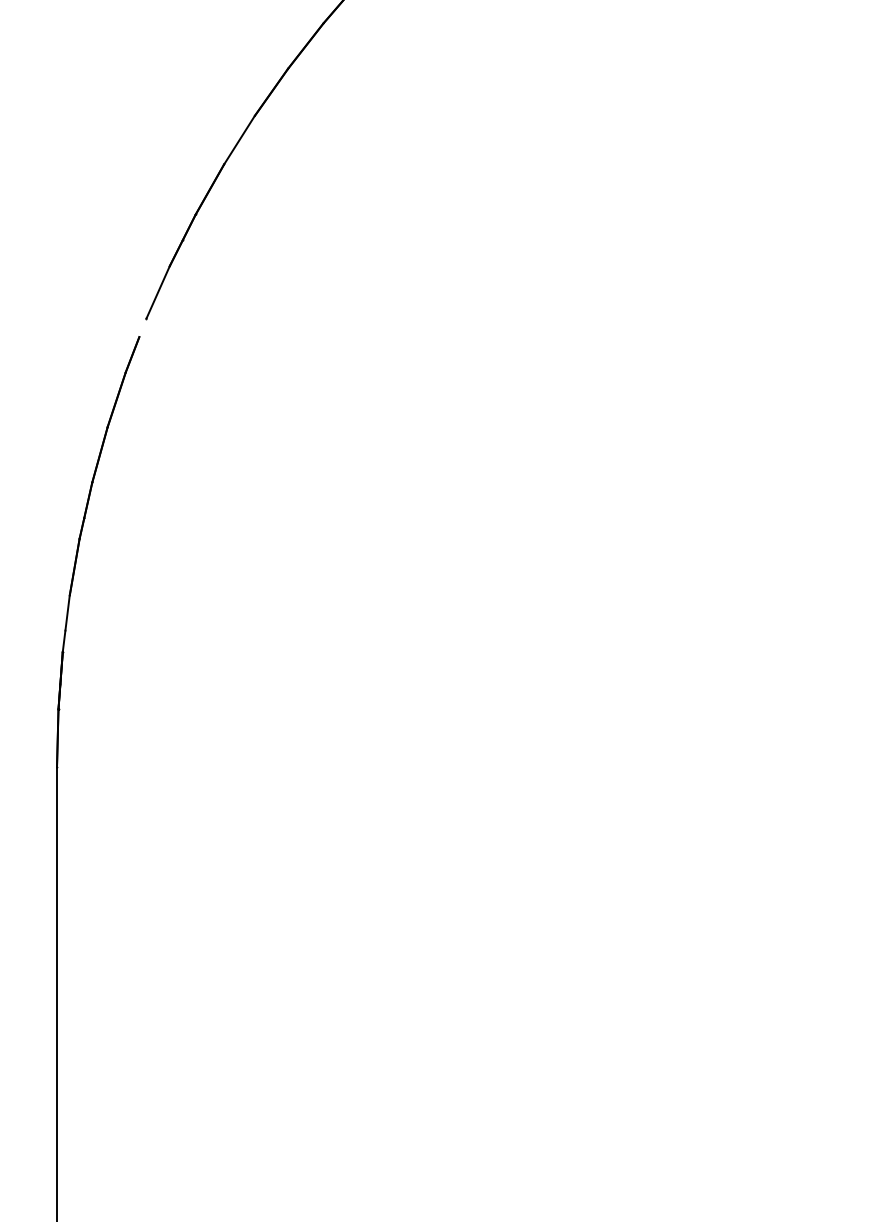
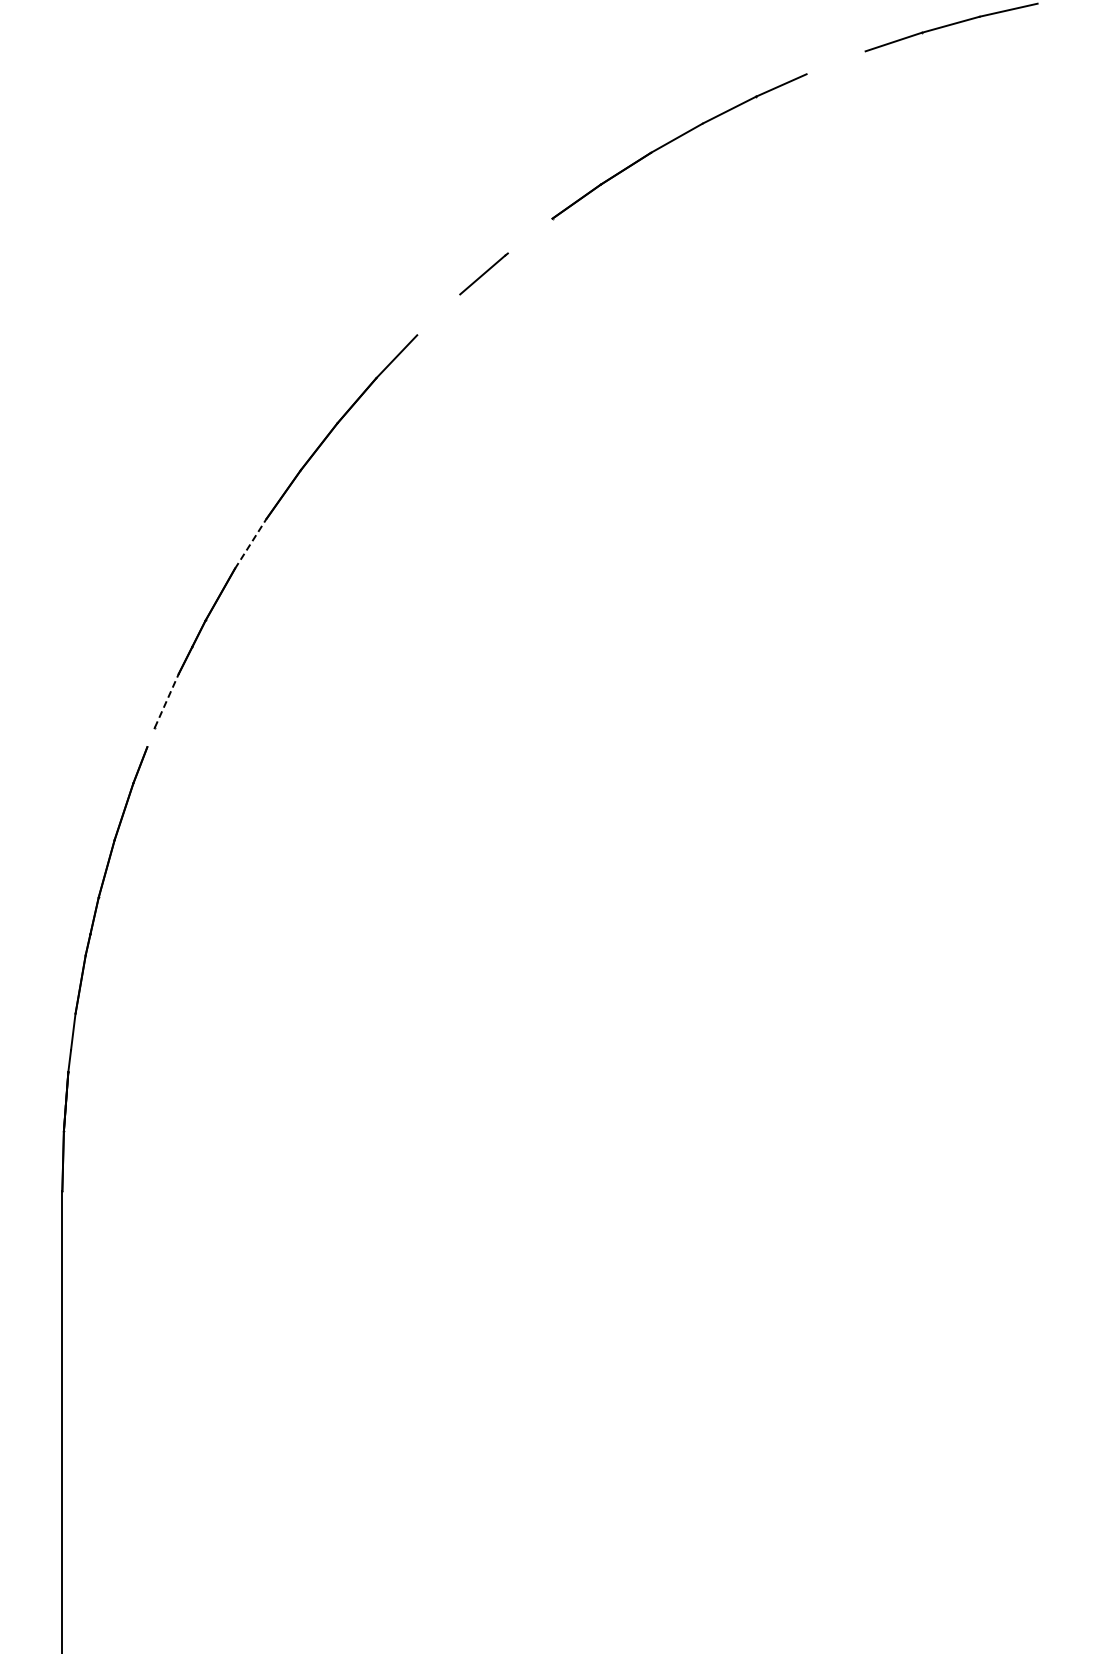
line: (239, 139) -> (250, 543), solid -> dashed
line: (157, 291) -> (166, 700), solid -> dashed

